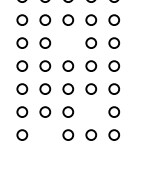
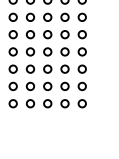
circle: (67, 42) -> (47, 34), added
circle: (90, 110) -> (64, 85), added
circle: (45, 134) -> (30, 103), added

